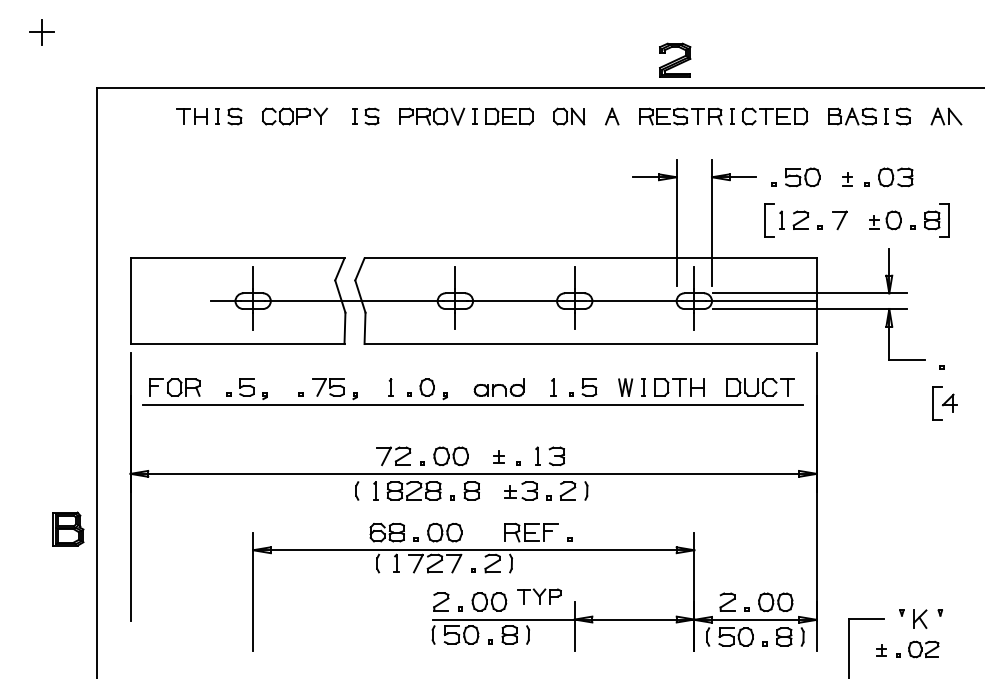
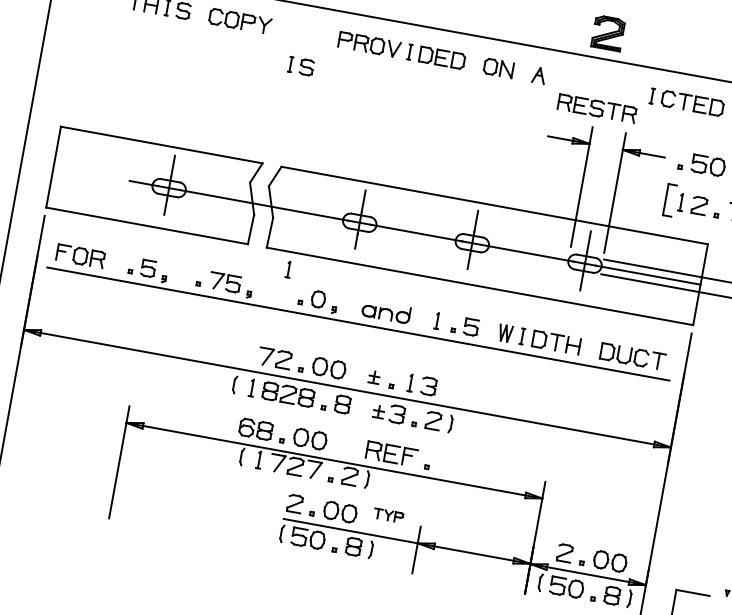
part: (365, 116) -> (300, 66), moved
part: (680, 116) -> (596, 108), moved
part: (390, 387) -> (288, 269), moved
part: (539, 596) -> (388, 515), size x0.7

